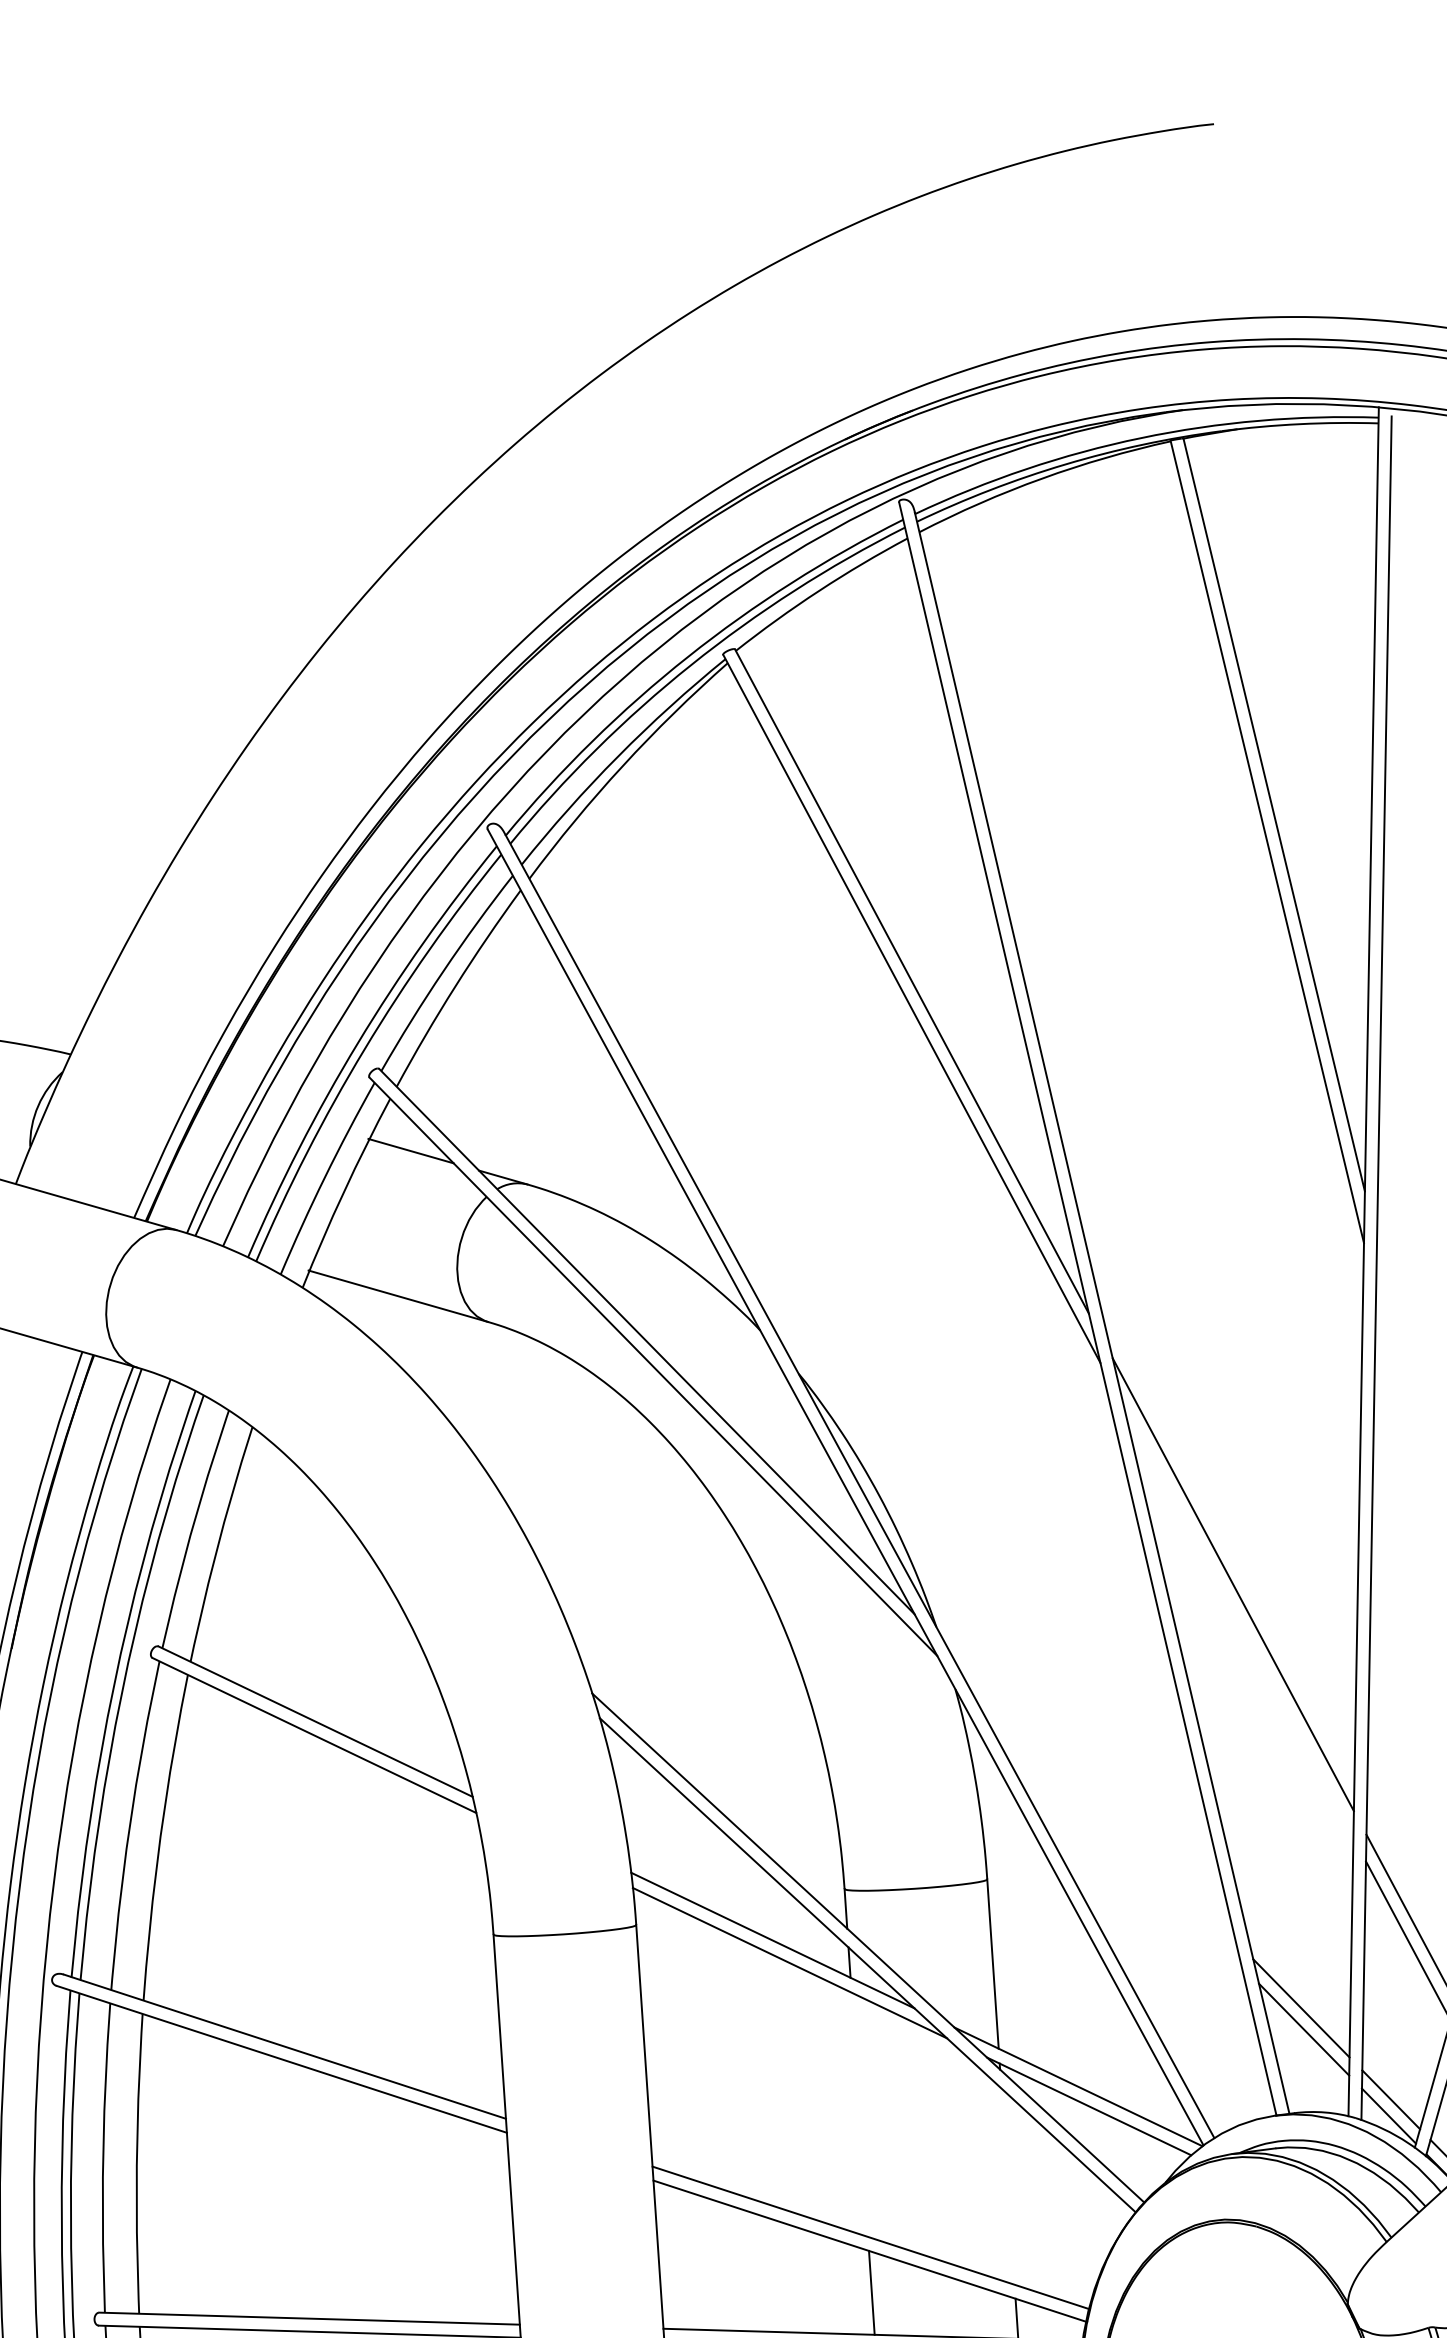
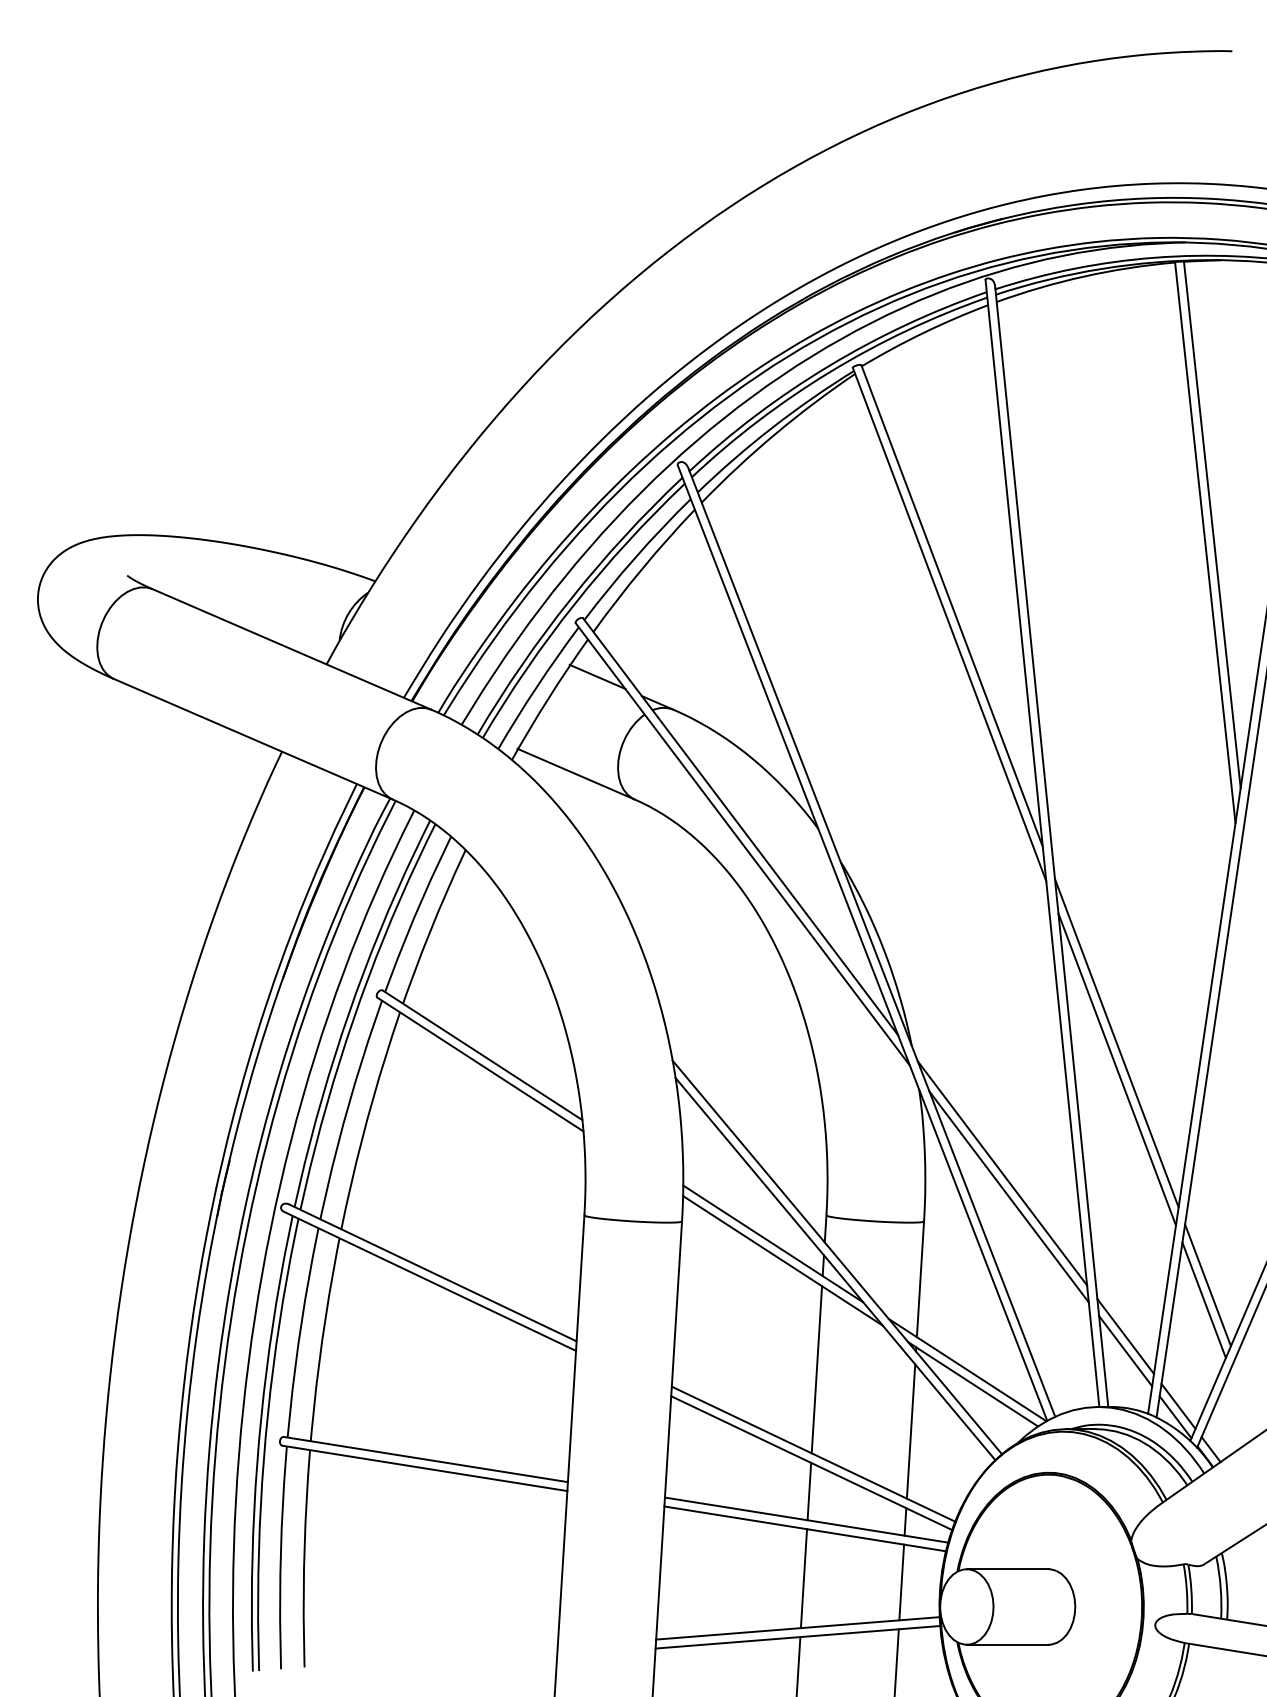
line: (1237, 1622) -> (1116, 1069), added
line: (1092, 1795) -> (1002, 1173), added
line: (1105, 1827) -> (1008, 1196), added
line: (859, 2114) -> (816, 1369), added
line: (1007, 2186) -> (910, 1431), added

